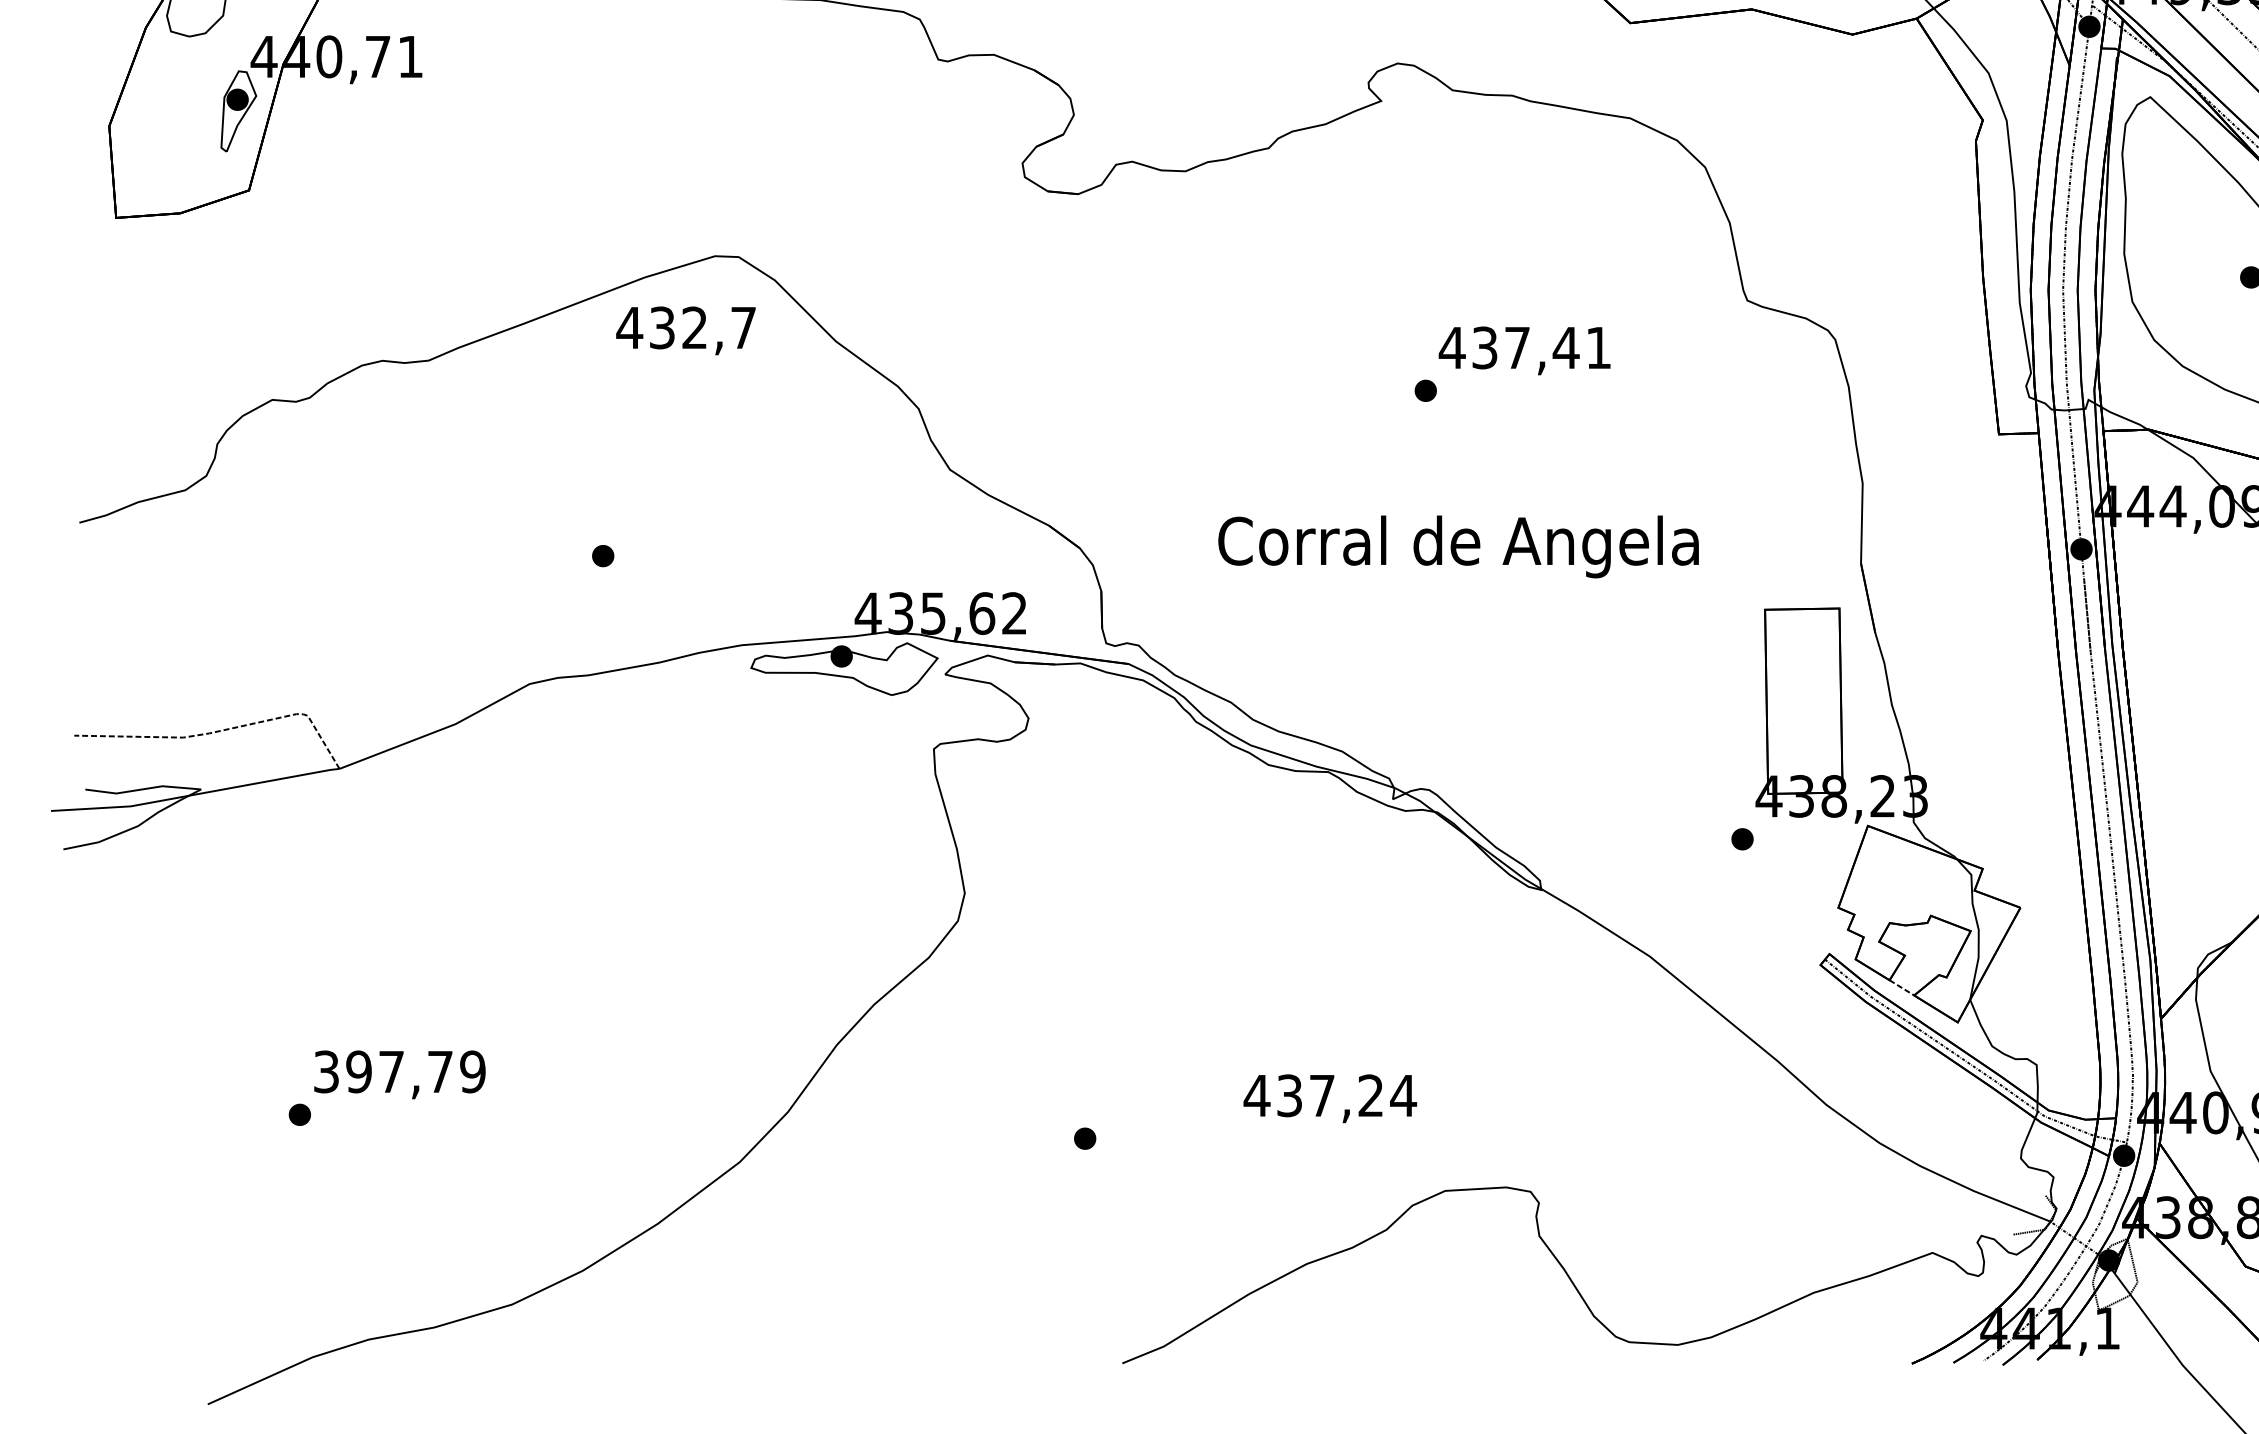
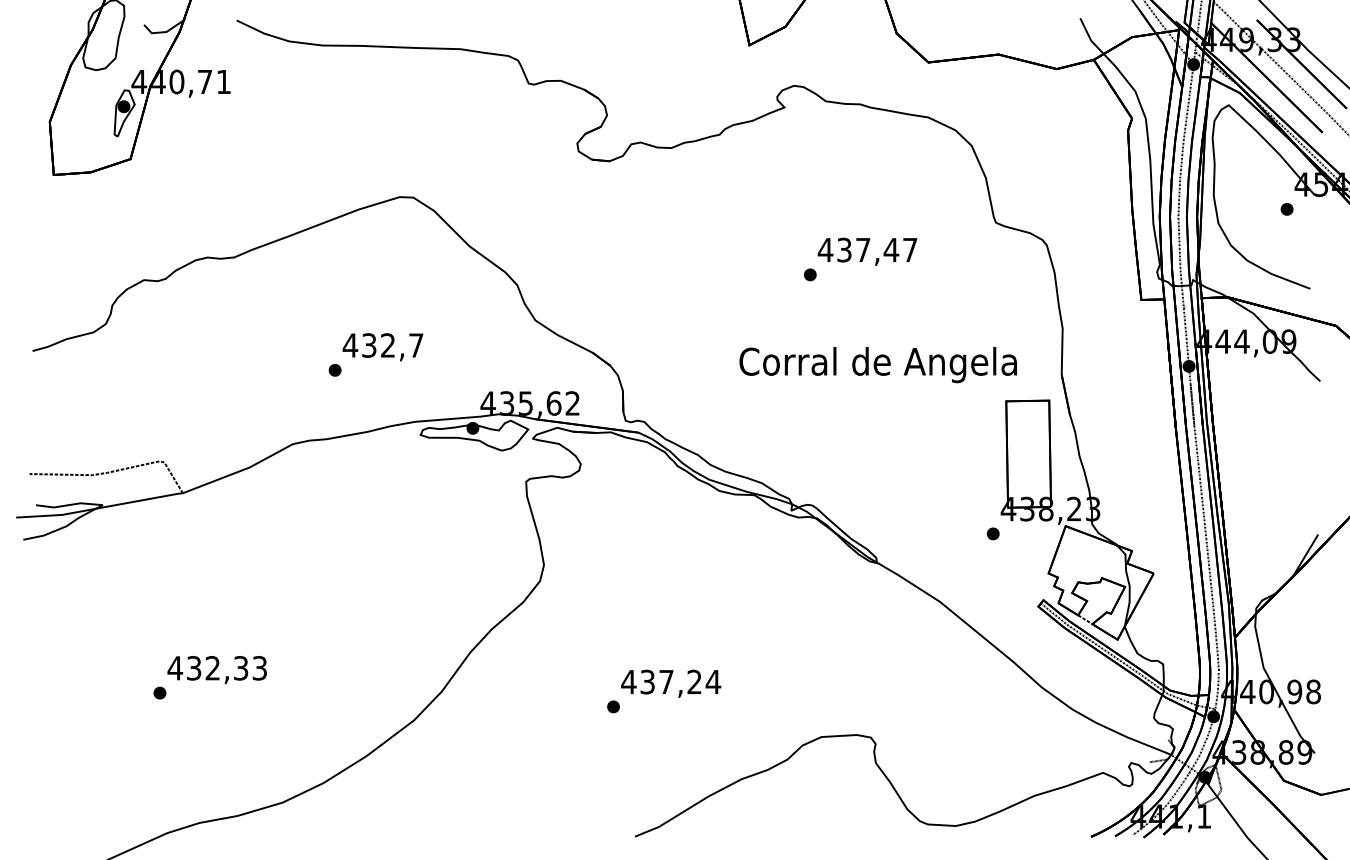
text: (685, 331) -> (382, 347), moved
text: (1599, 346) -> (910, 249), 437,41 -> 437,47
text: (1457, 547) -> (877, 365), moved
text: (399, 1072) -> (217, 668), 397,79 -> 432,33
text: (1330, 1098) -> (671, 683), moved

